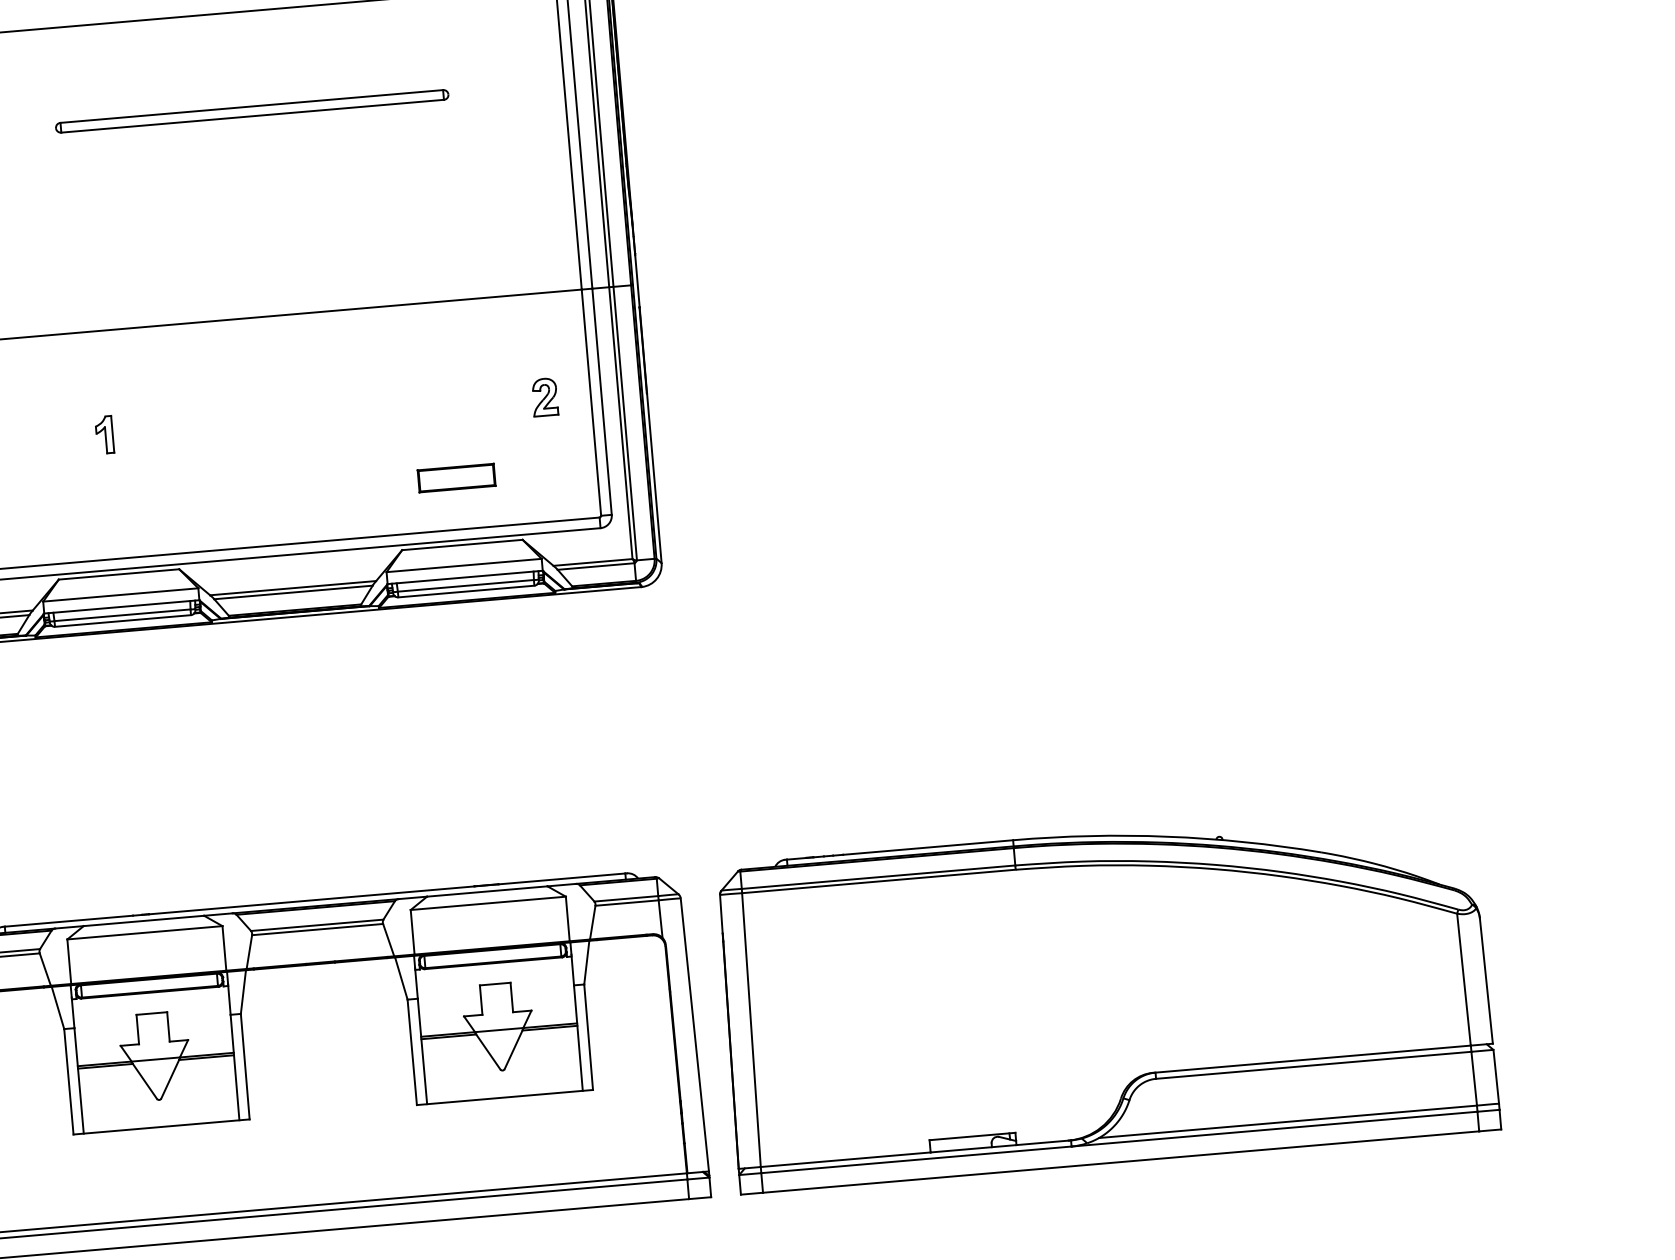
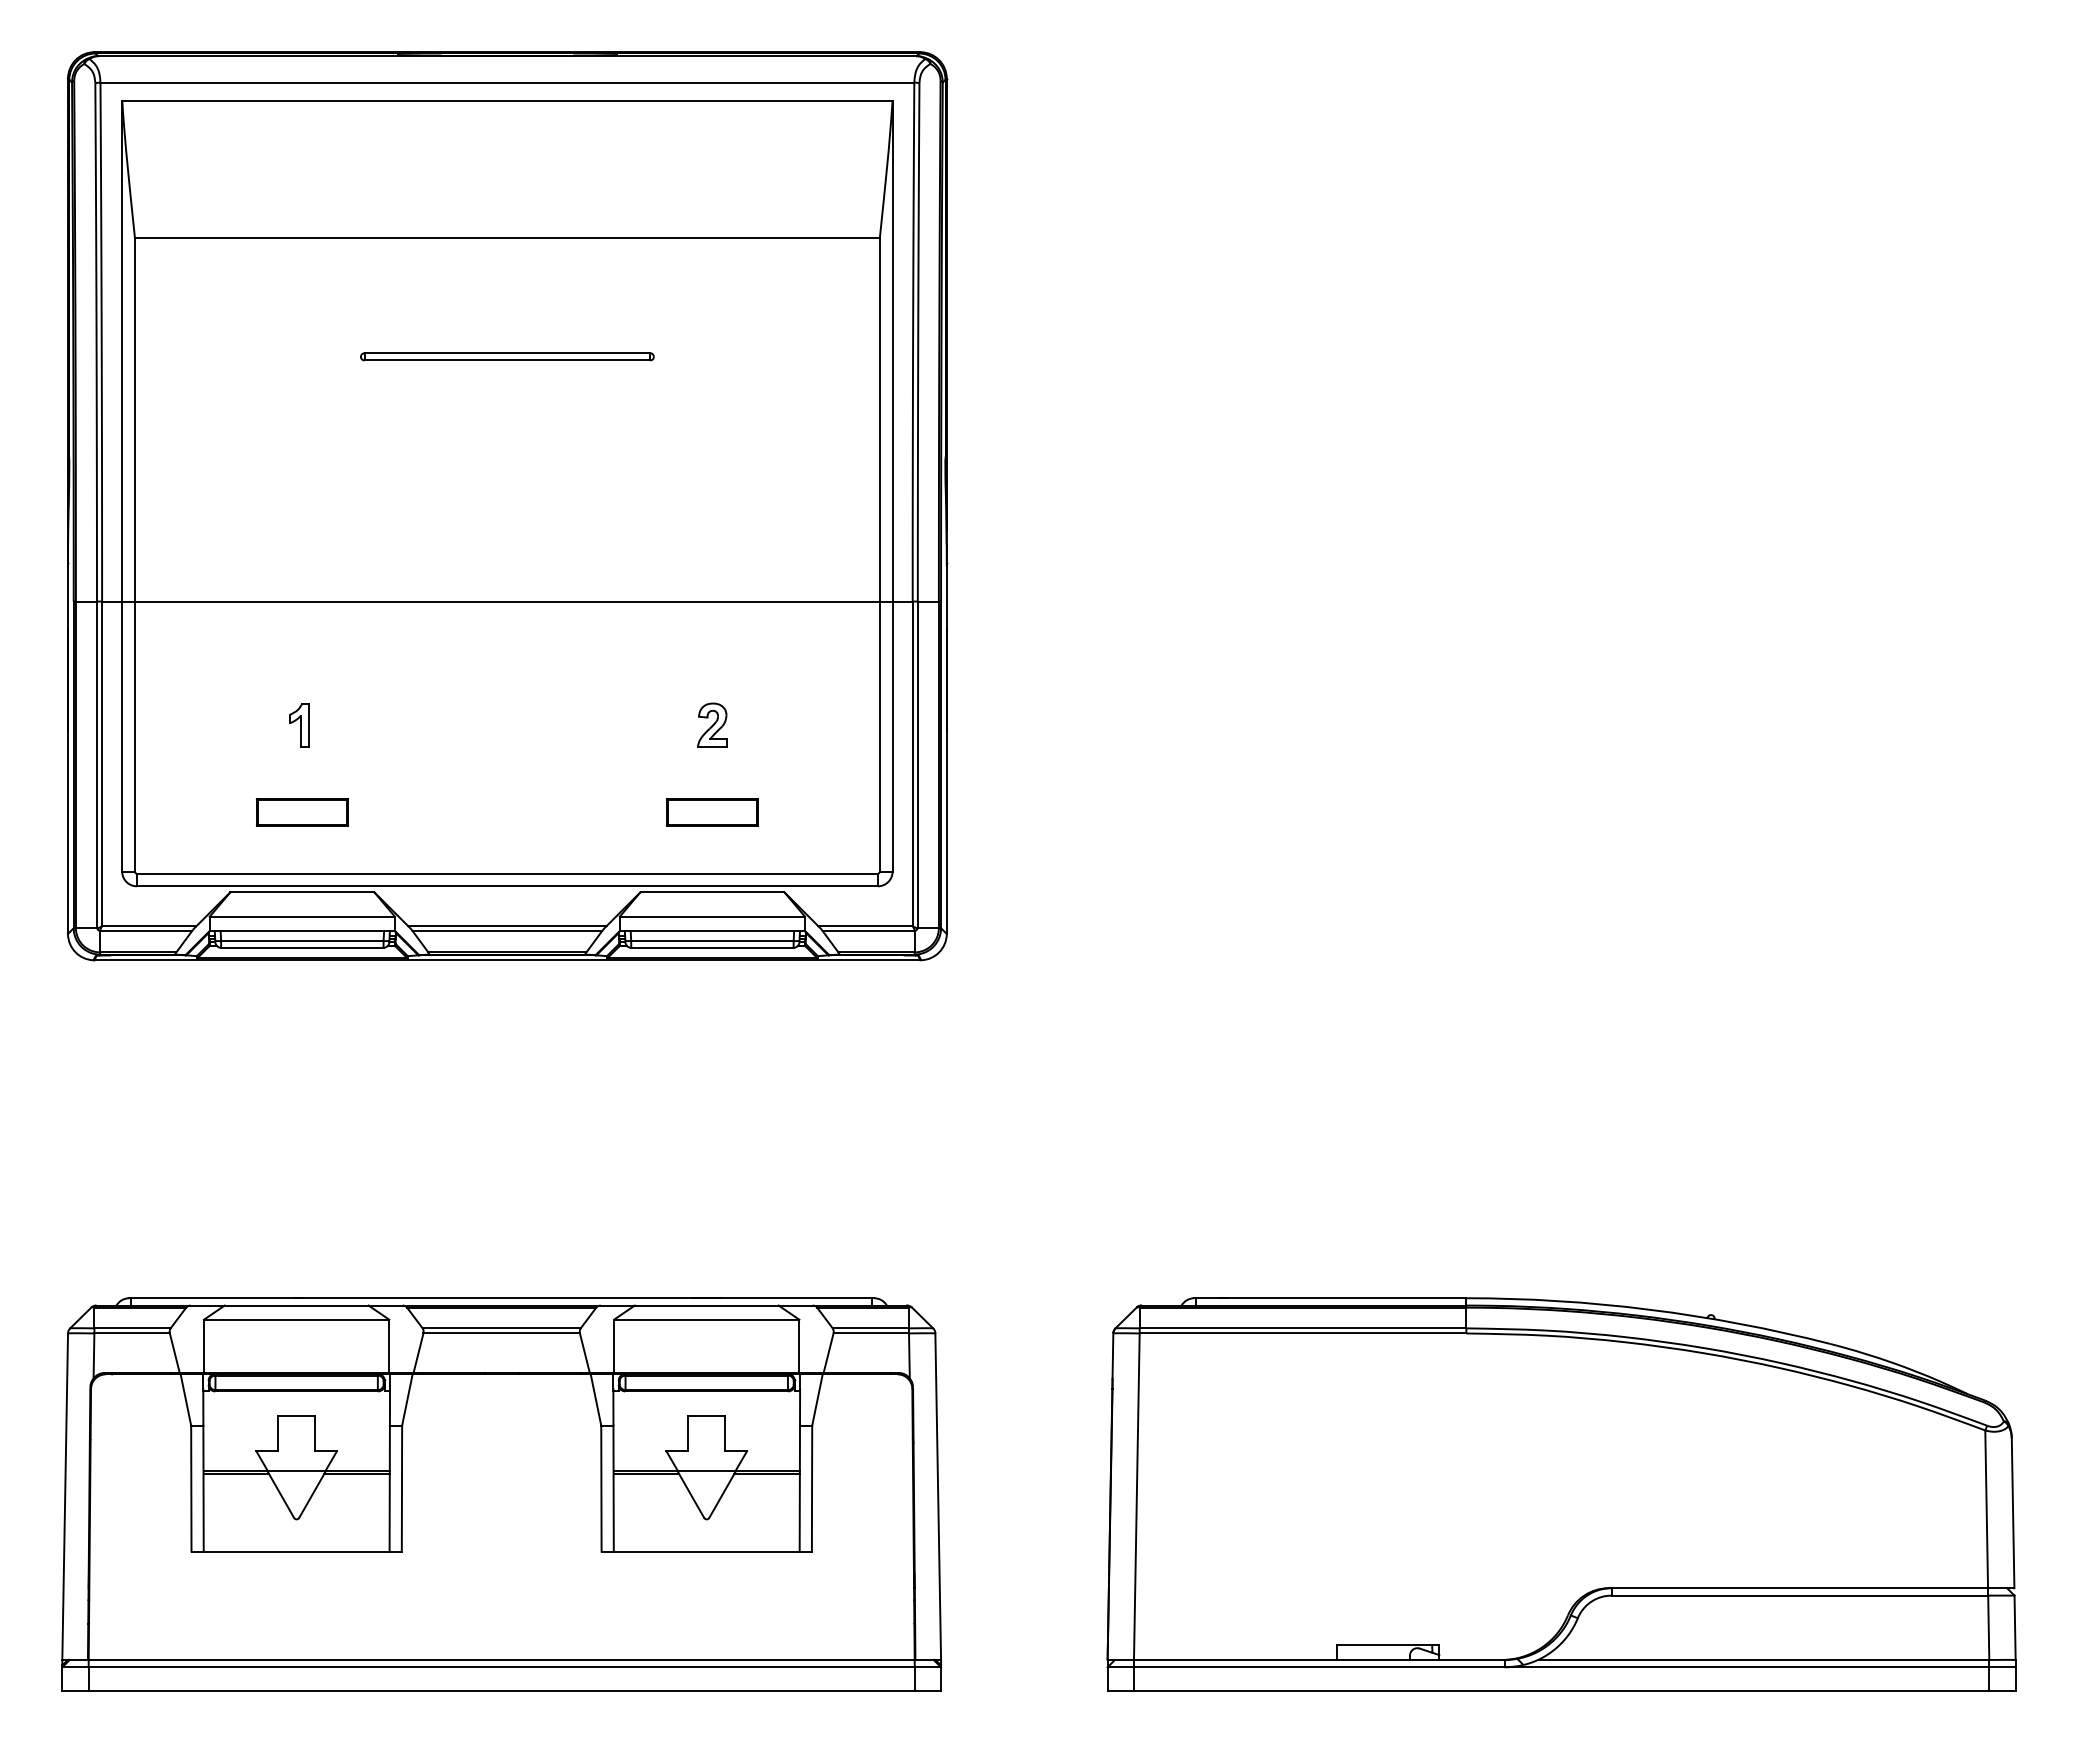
part: (252, 111) -> (507, 356), size x0.62
part: (545, 396) -> (712, 724), moved
part: (112, 507) -> (301, 812), added
part: (1106, 997) -> (1561, 1494), moved

